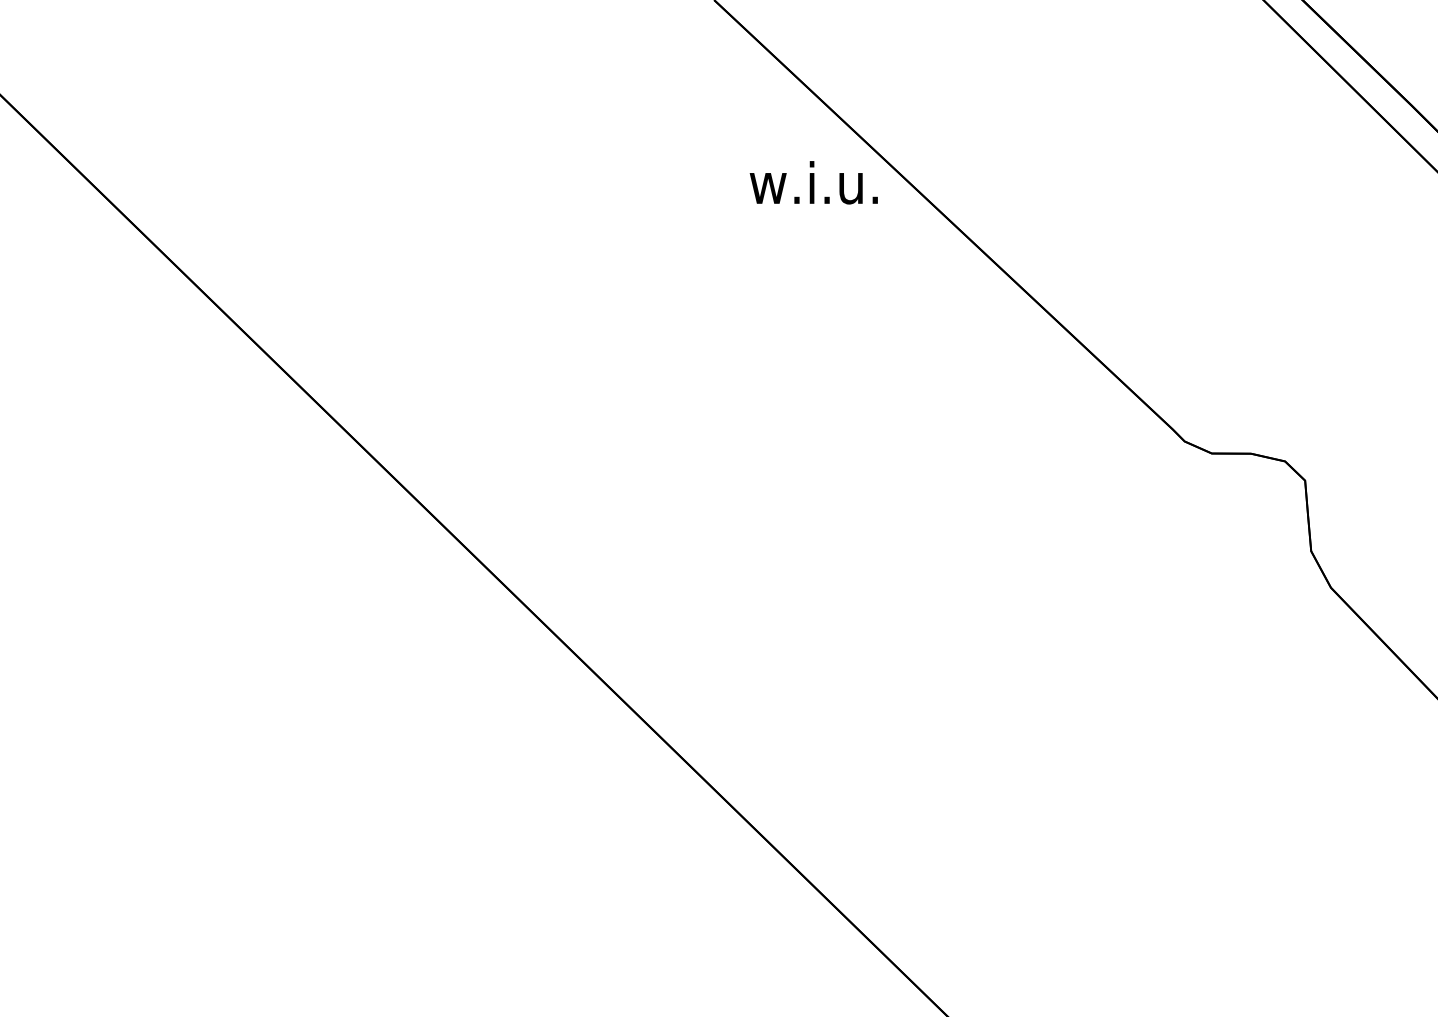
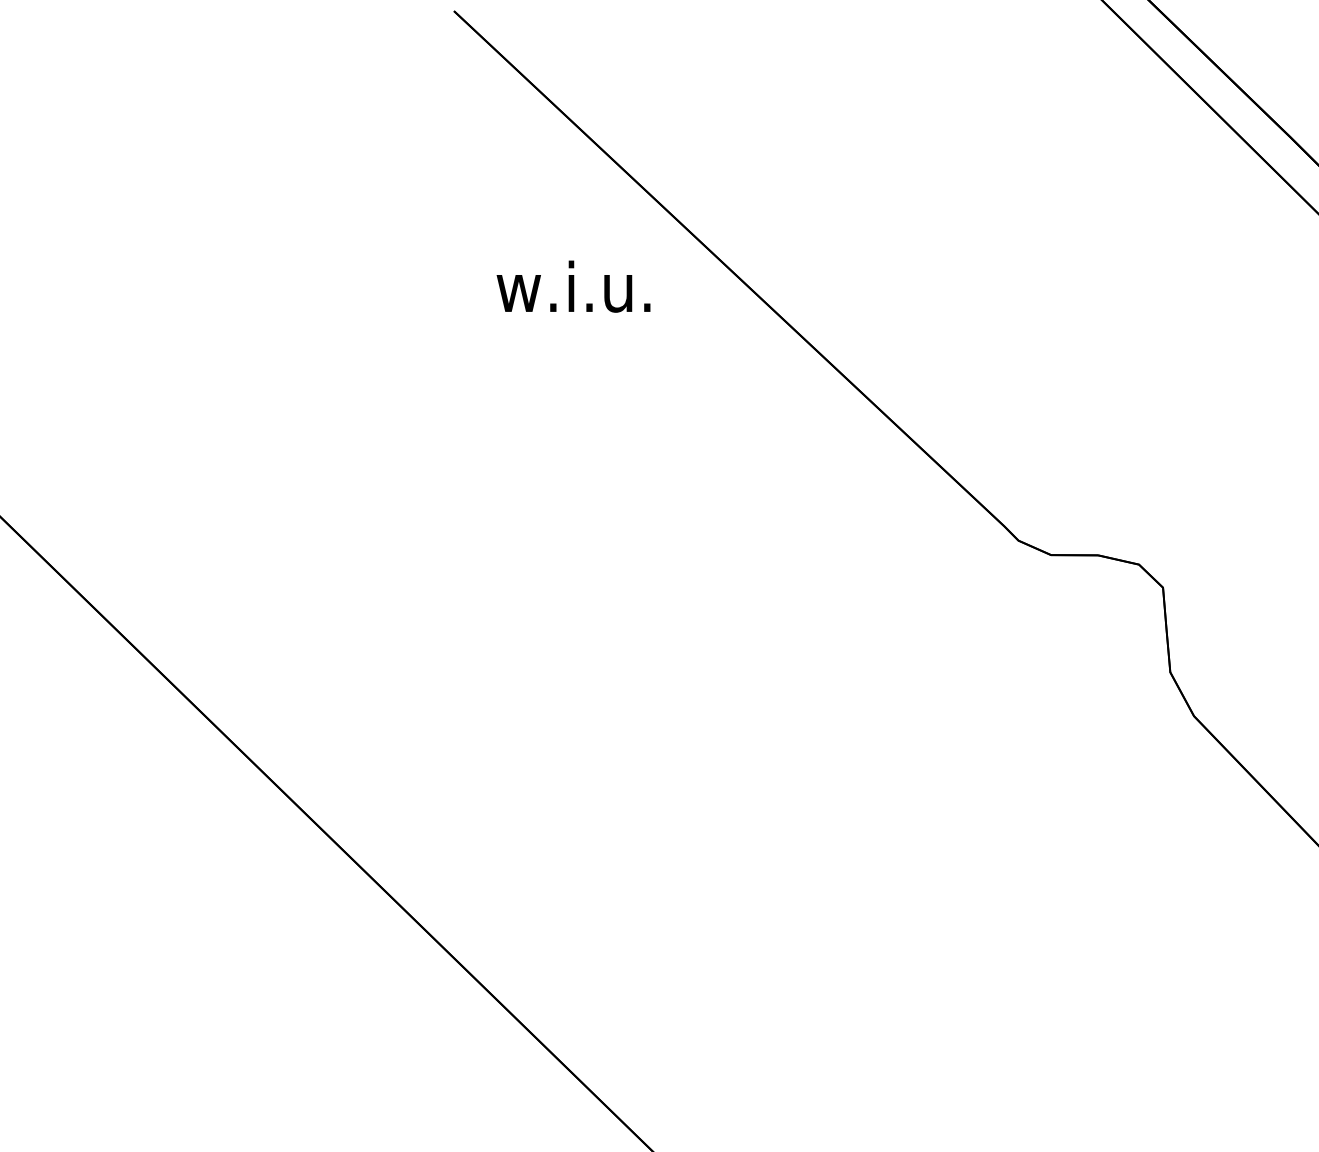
text: (813, 182) -> (573, 286), moved

